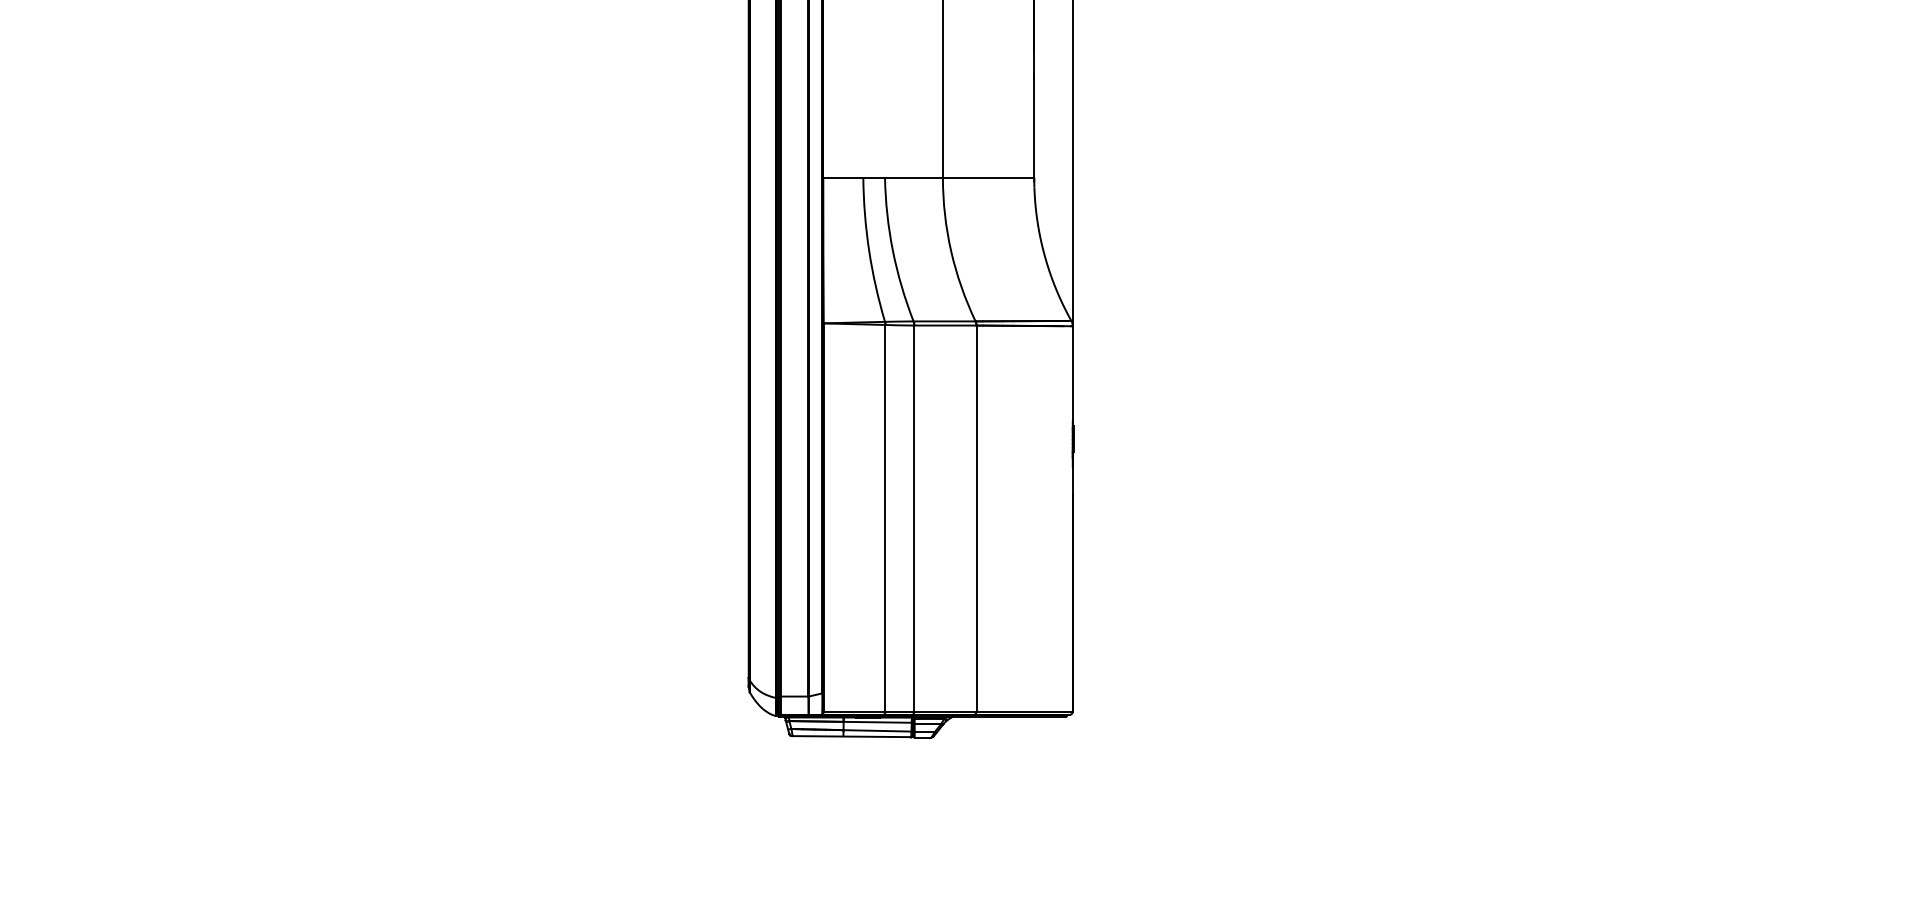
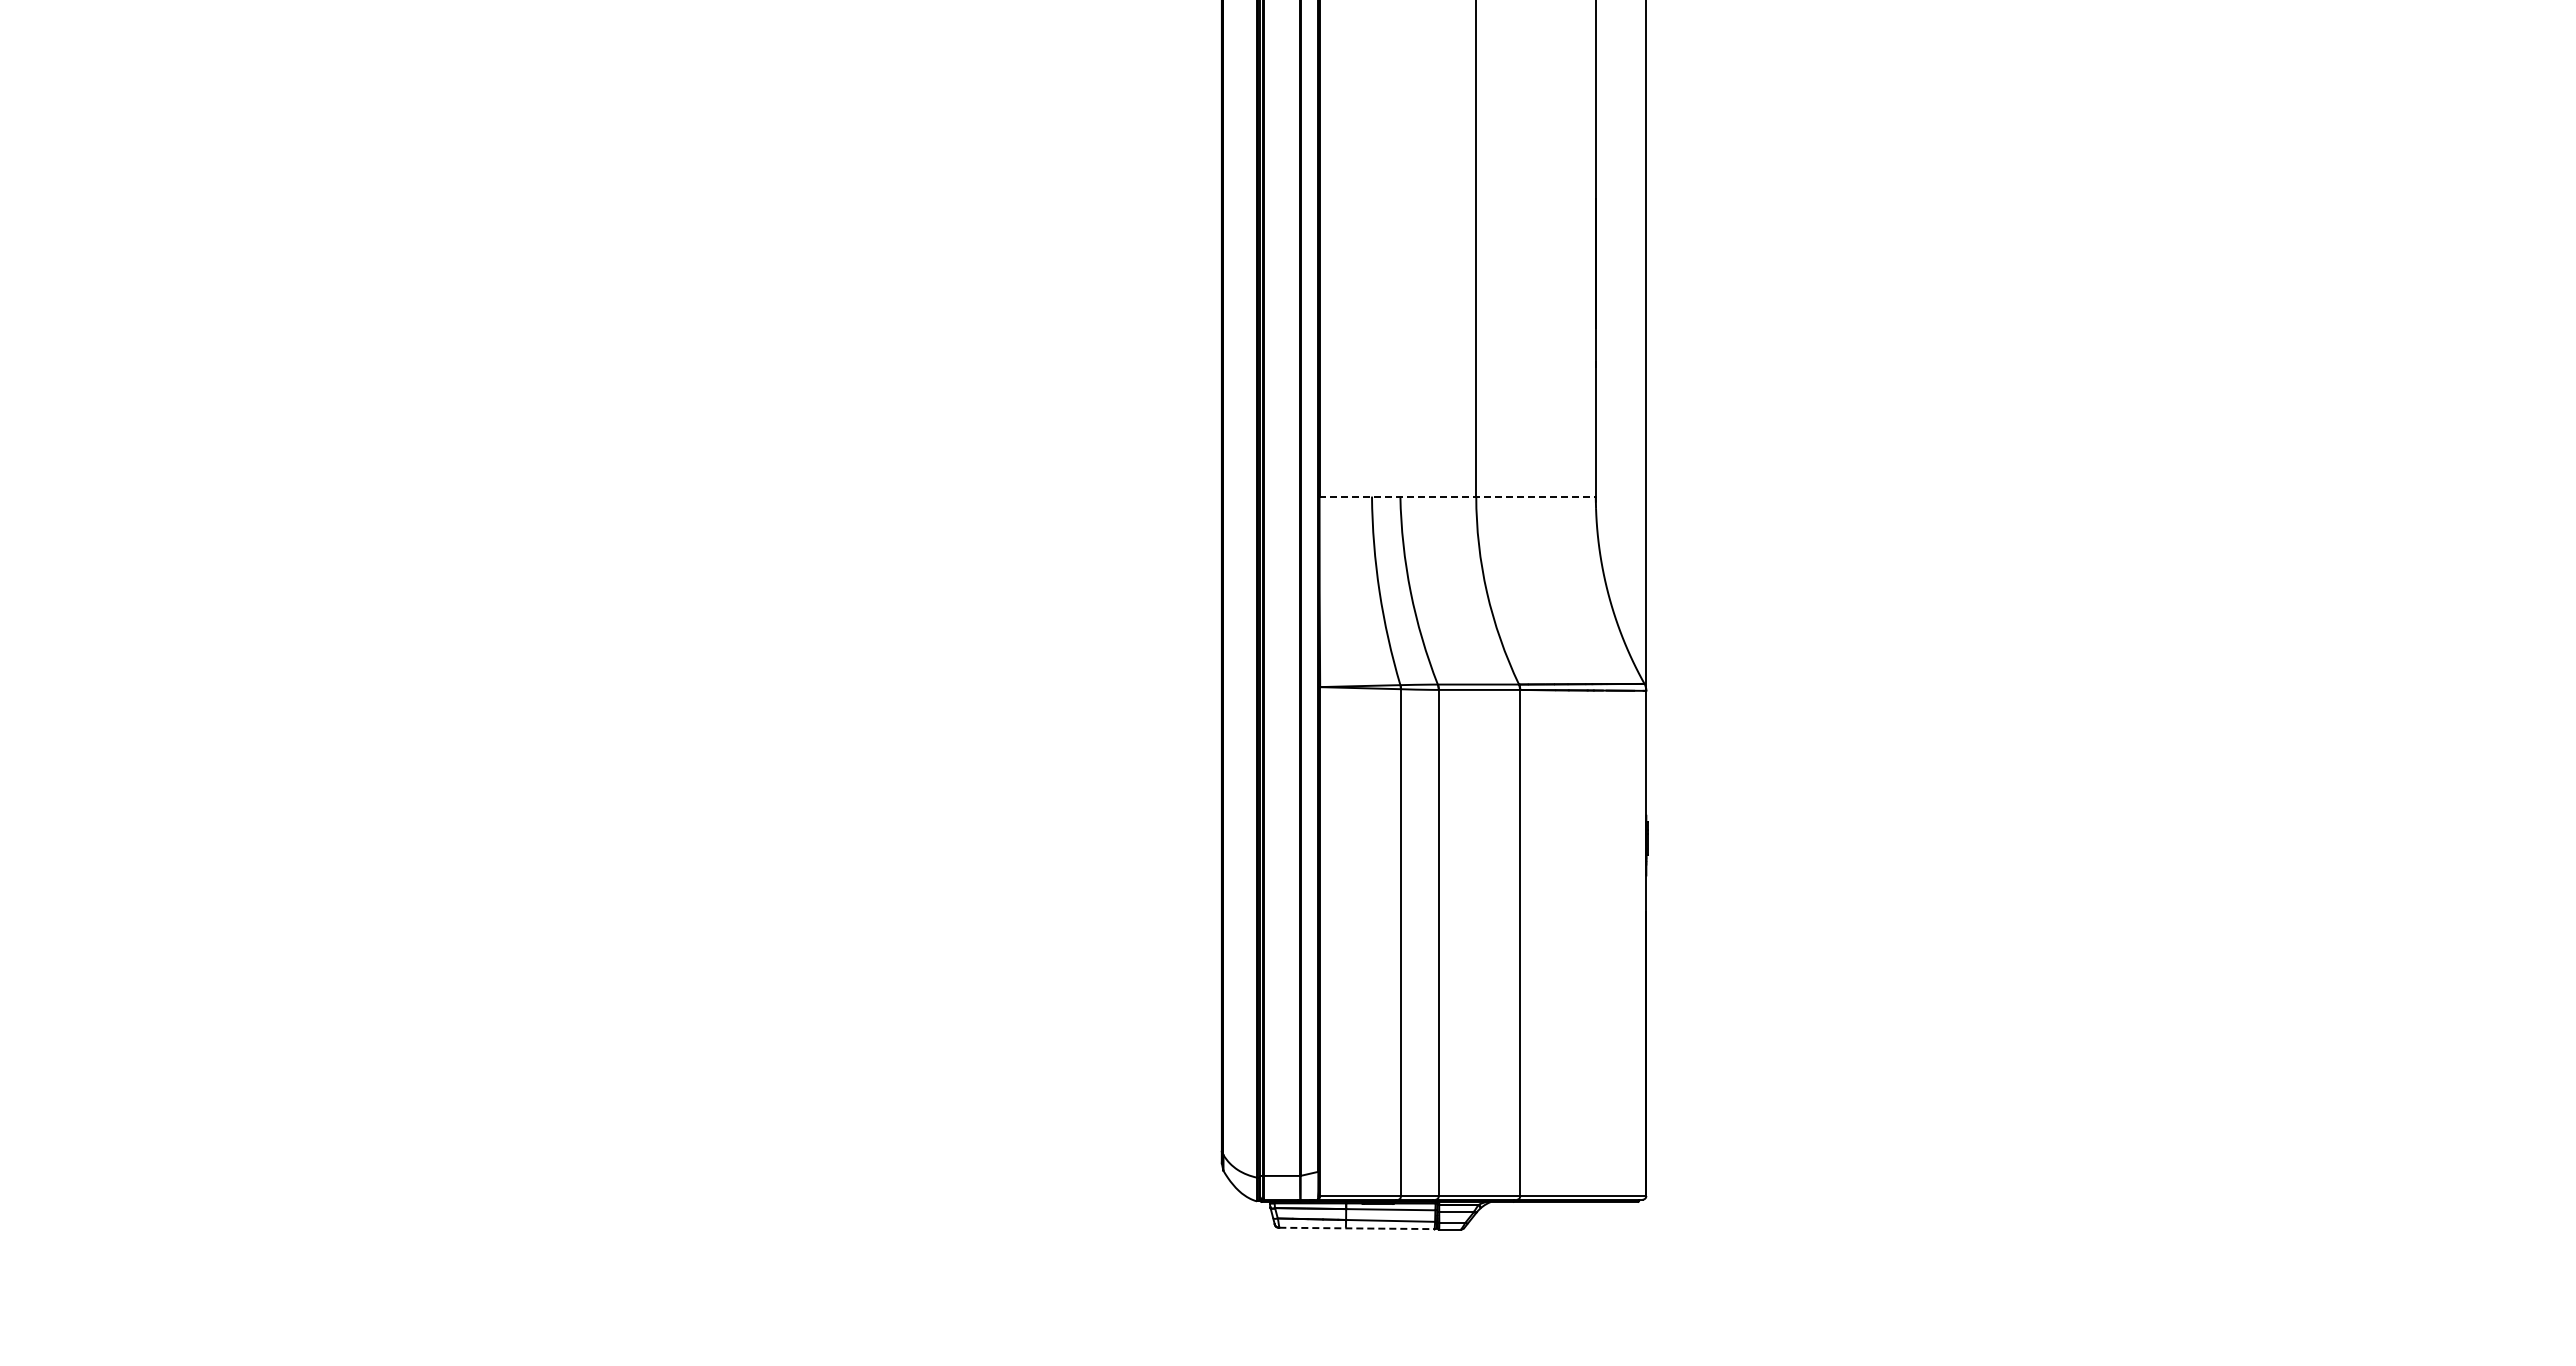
line: (928, 177) -> (1457, 496), solid -> dashed
line: (851, 736) -> (1356, 1228), solid -> dashed

